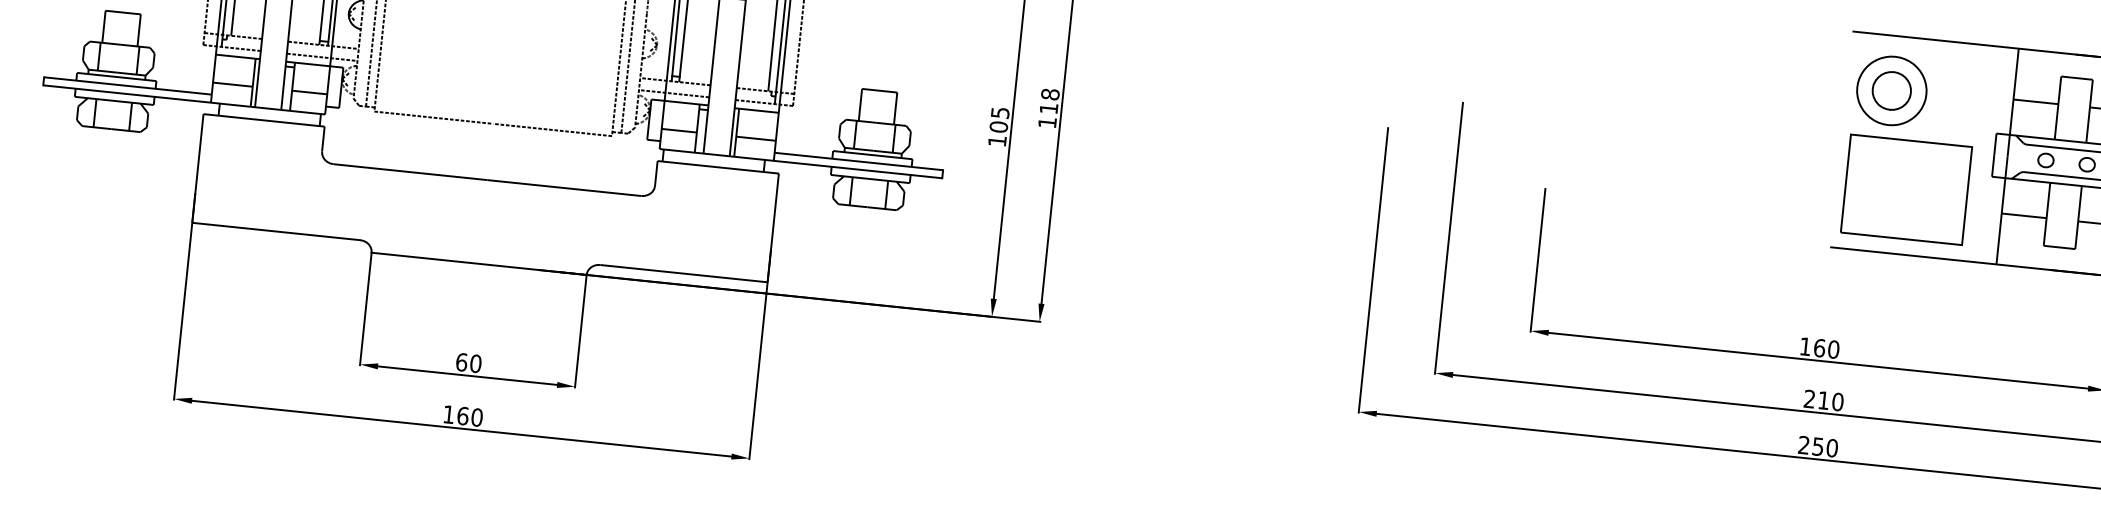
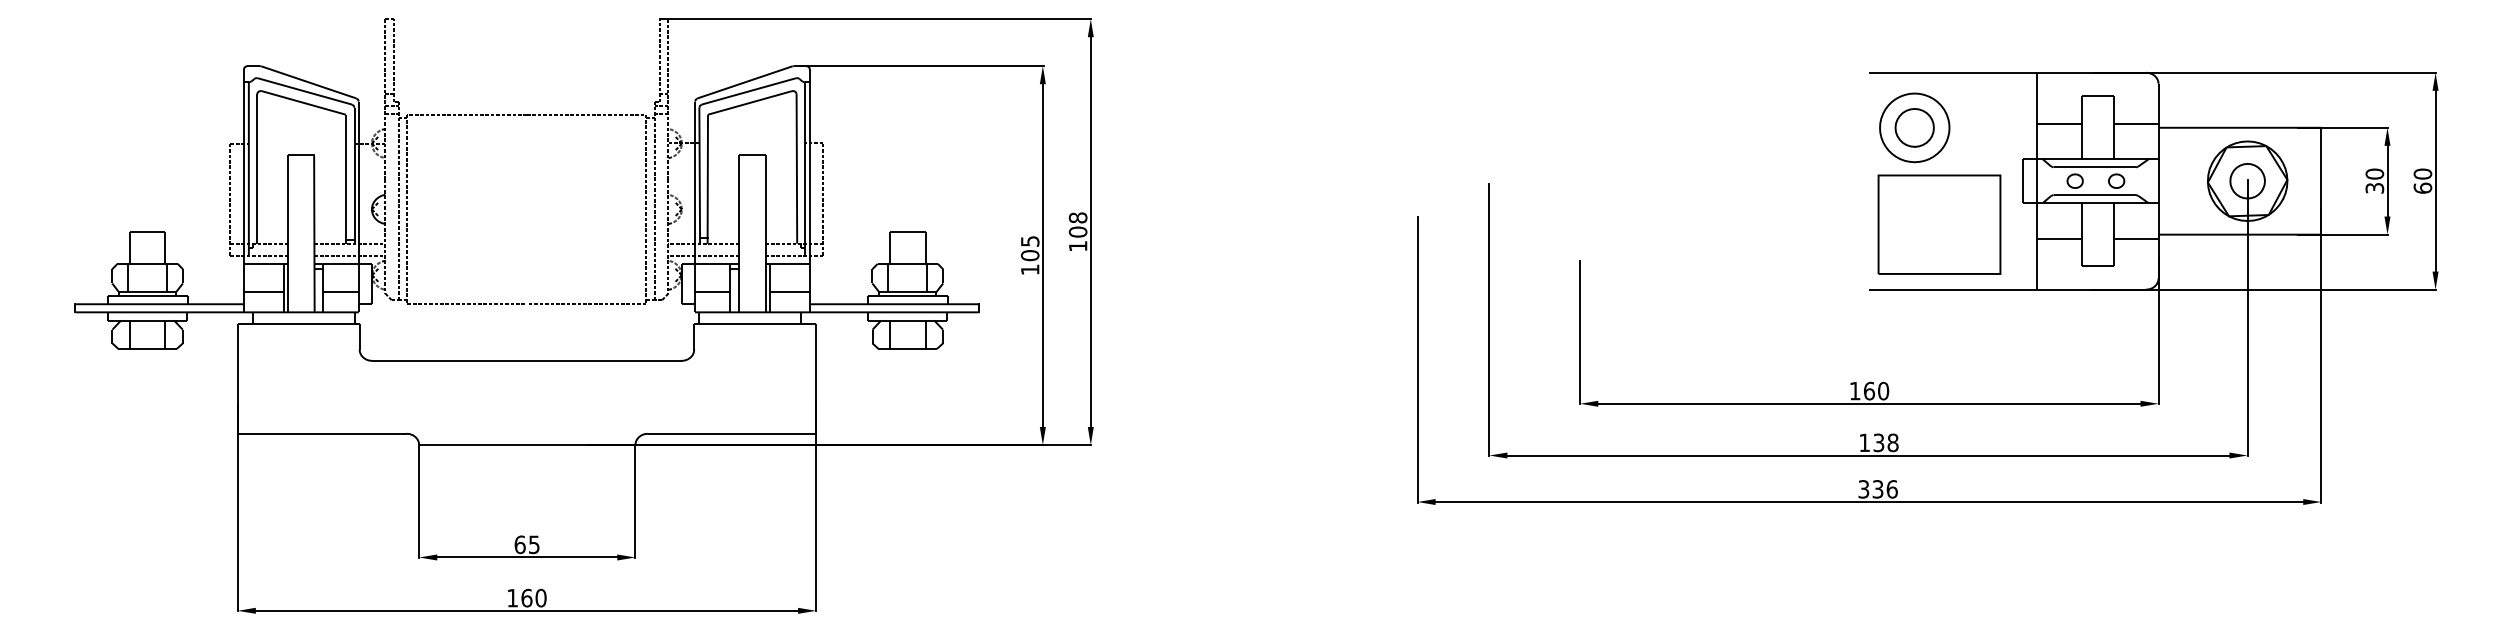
text: (1048, 107) -> (1077, 231), 118 -> 108
text: (475, 363) -> (533, 544), 60 -> 65
text: (1823, 400) -> (1878, 442), 210 -> 138
text: (1817, 446) -> (1877, 489), 250 -> 336

